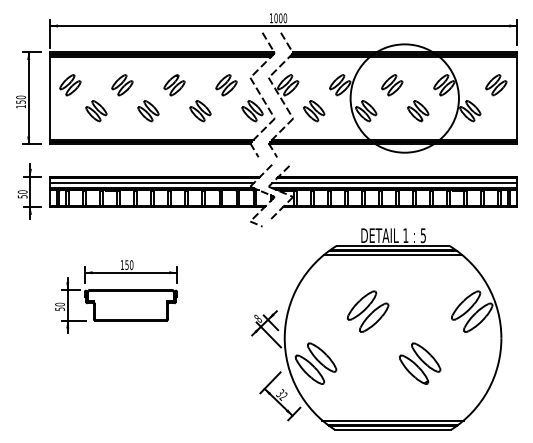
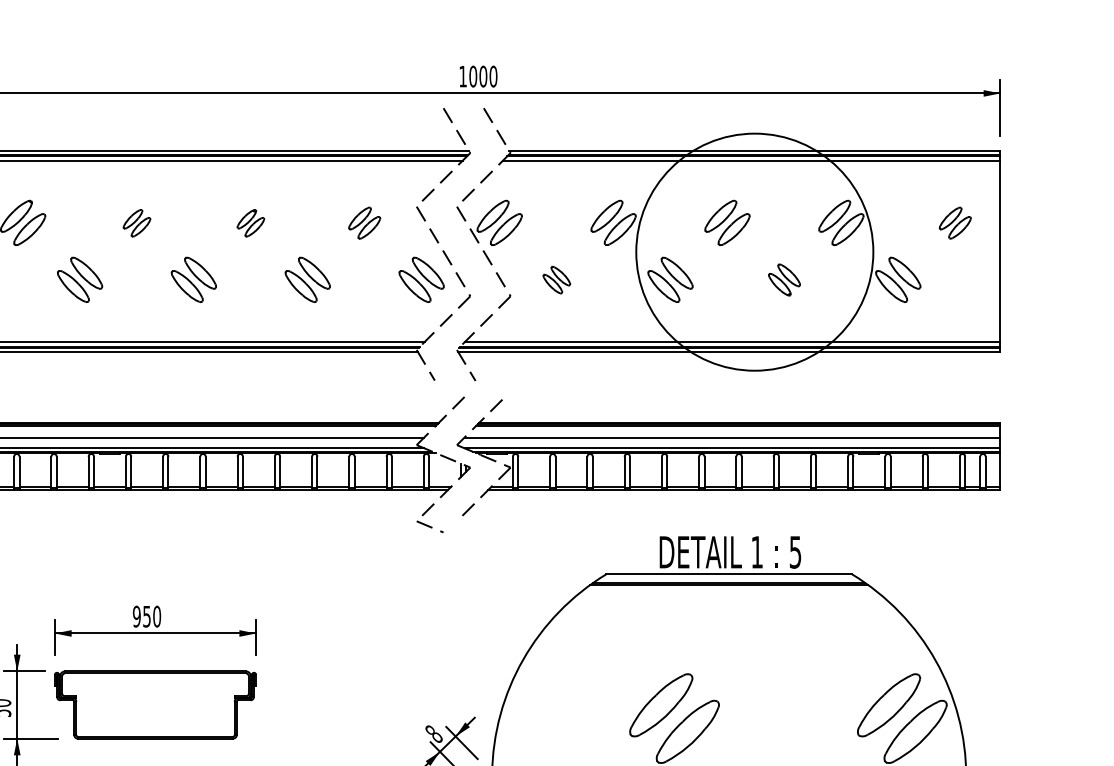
part: (122, 85) -> (137, 223), size x0.6
part: (174, 85) -> (250, 223), size x0.6
part: (226, 85) -> (364, 223), size x0.7
part: (496, 85) -> (955, 223), size x0.7
part: (314, 111) -> (557, 280), size x0.6
part: (418, 111) -> (784, 280), size x0.7
line: (392, 254) -> (727, 593), removed
text: (122, 264) -> (137, 615), 150 -> 950

